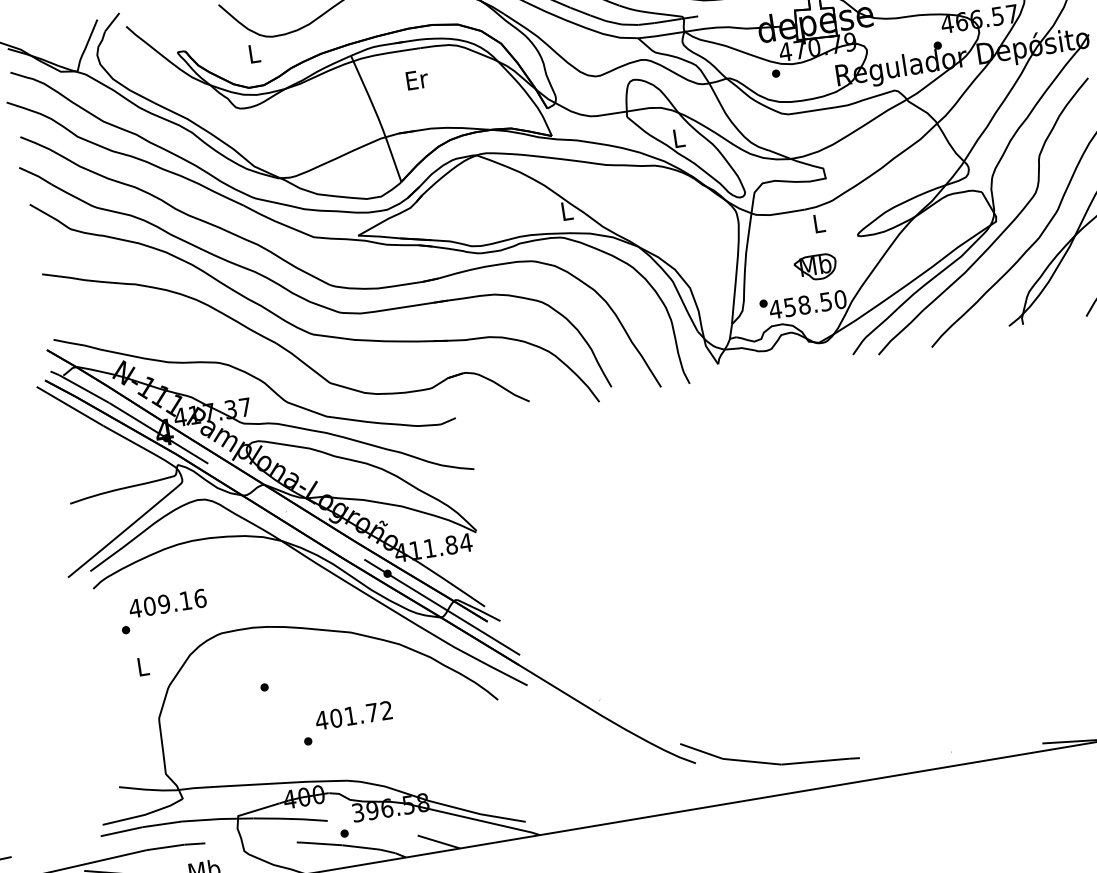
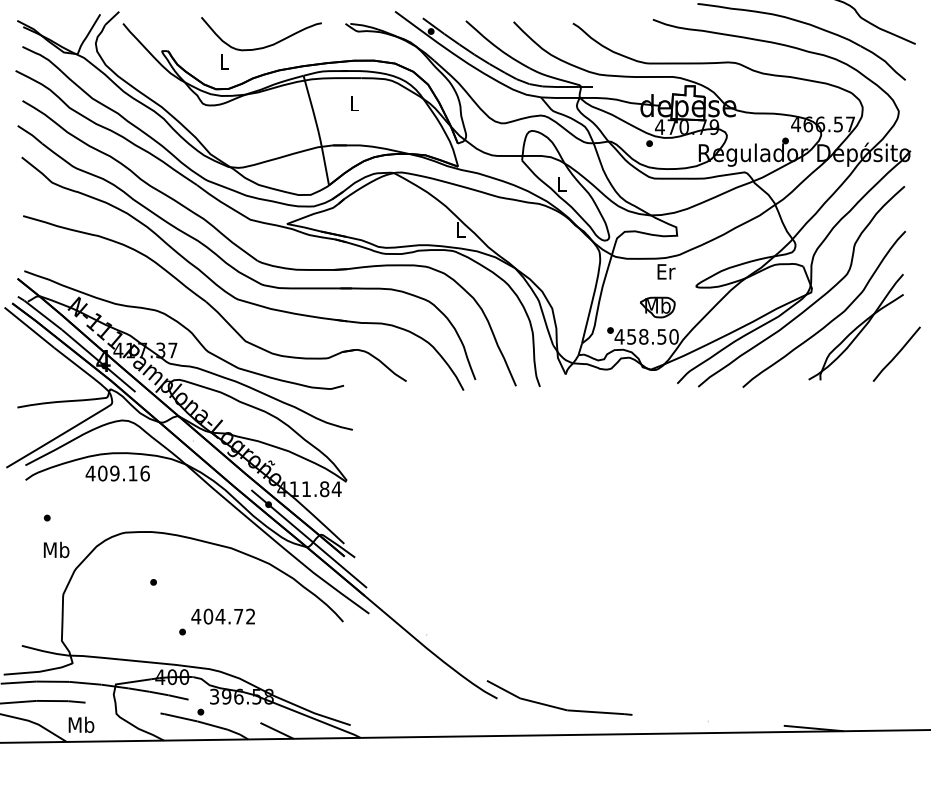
text: (416, 79) -> (354, 103), Er -> L
text: (819, 223) -> (666, 271), L -> Er
text: (167, 603) -> (117, 473), moved
text: (142, 665) -> (56, 549), L -> Mb
text: (350, 715) -> (220, 616), 401.72 -> 404.72

